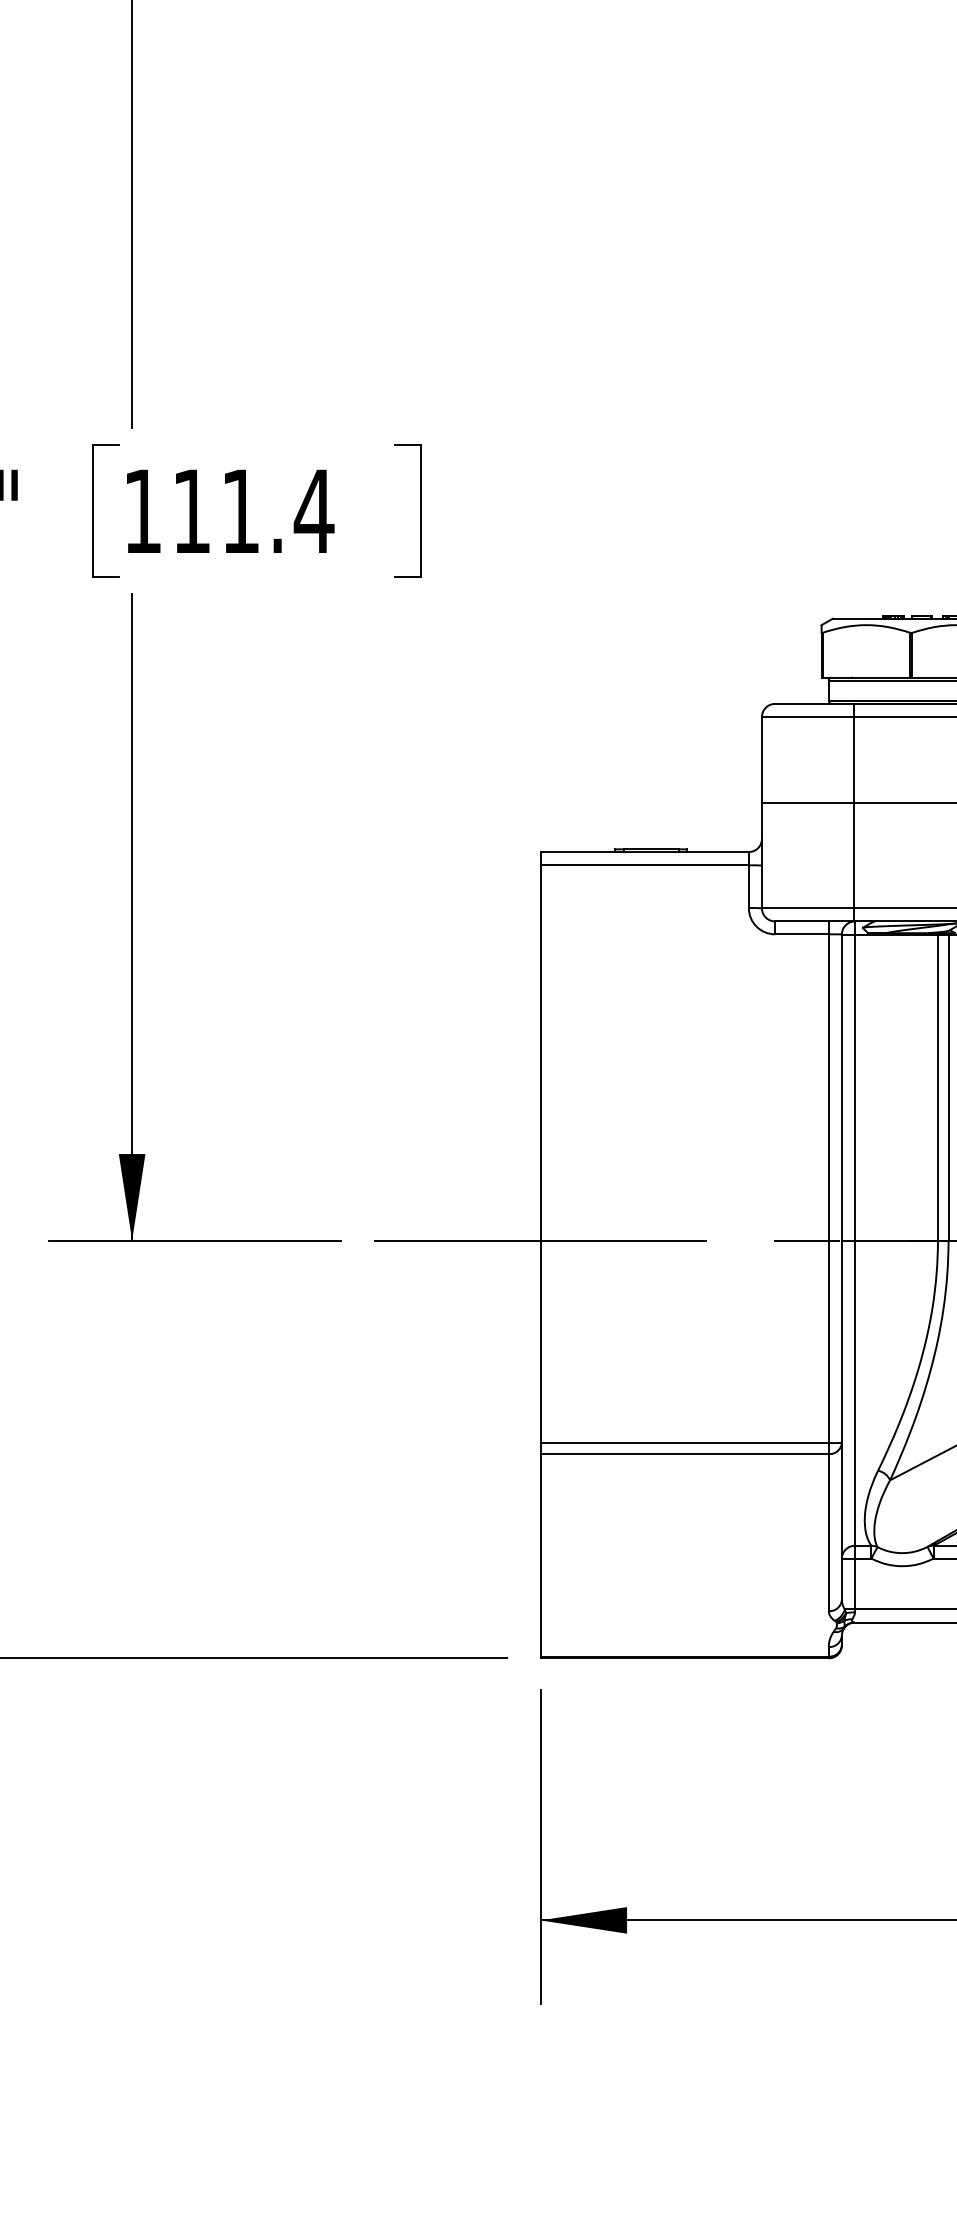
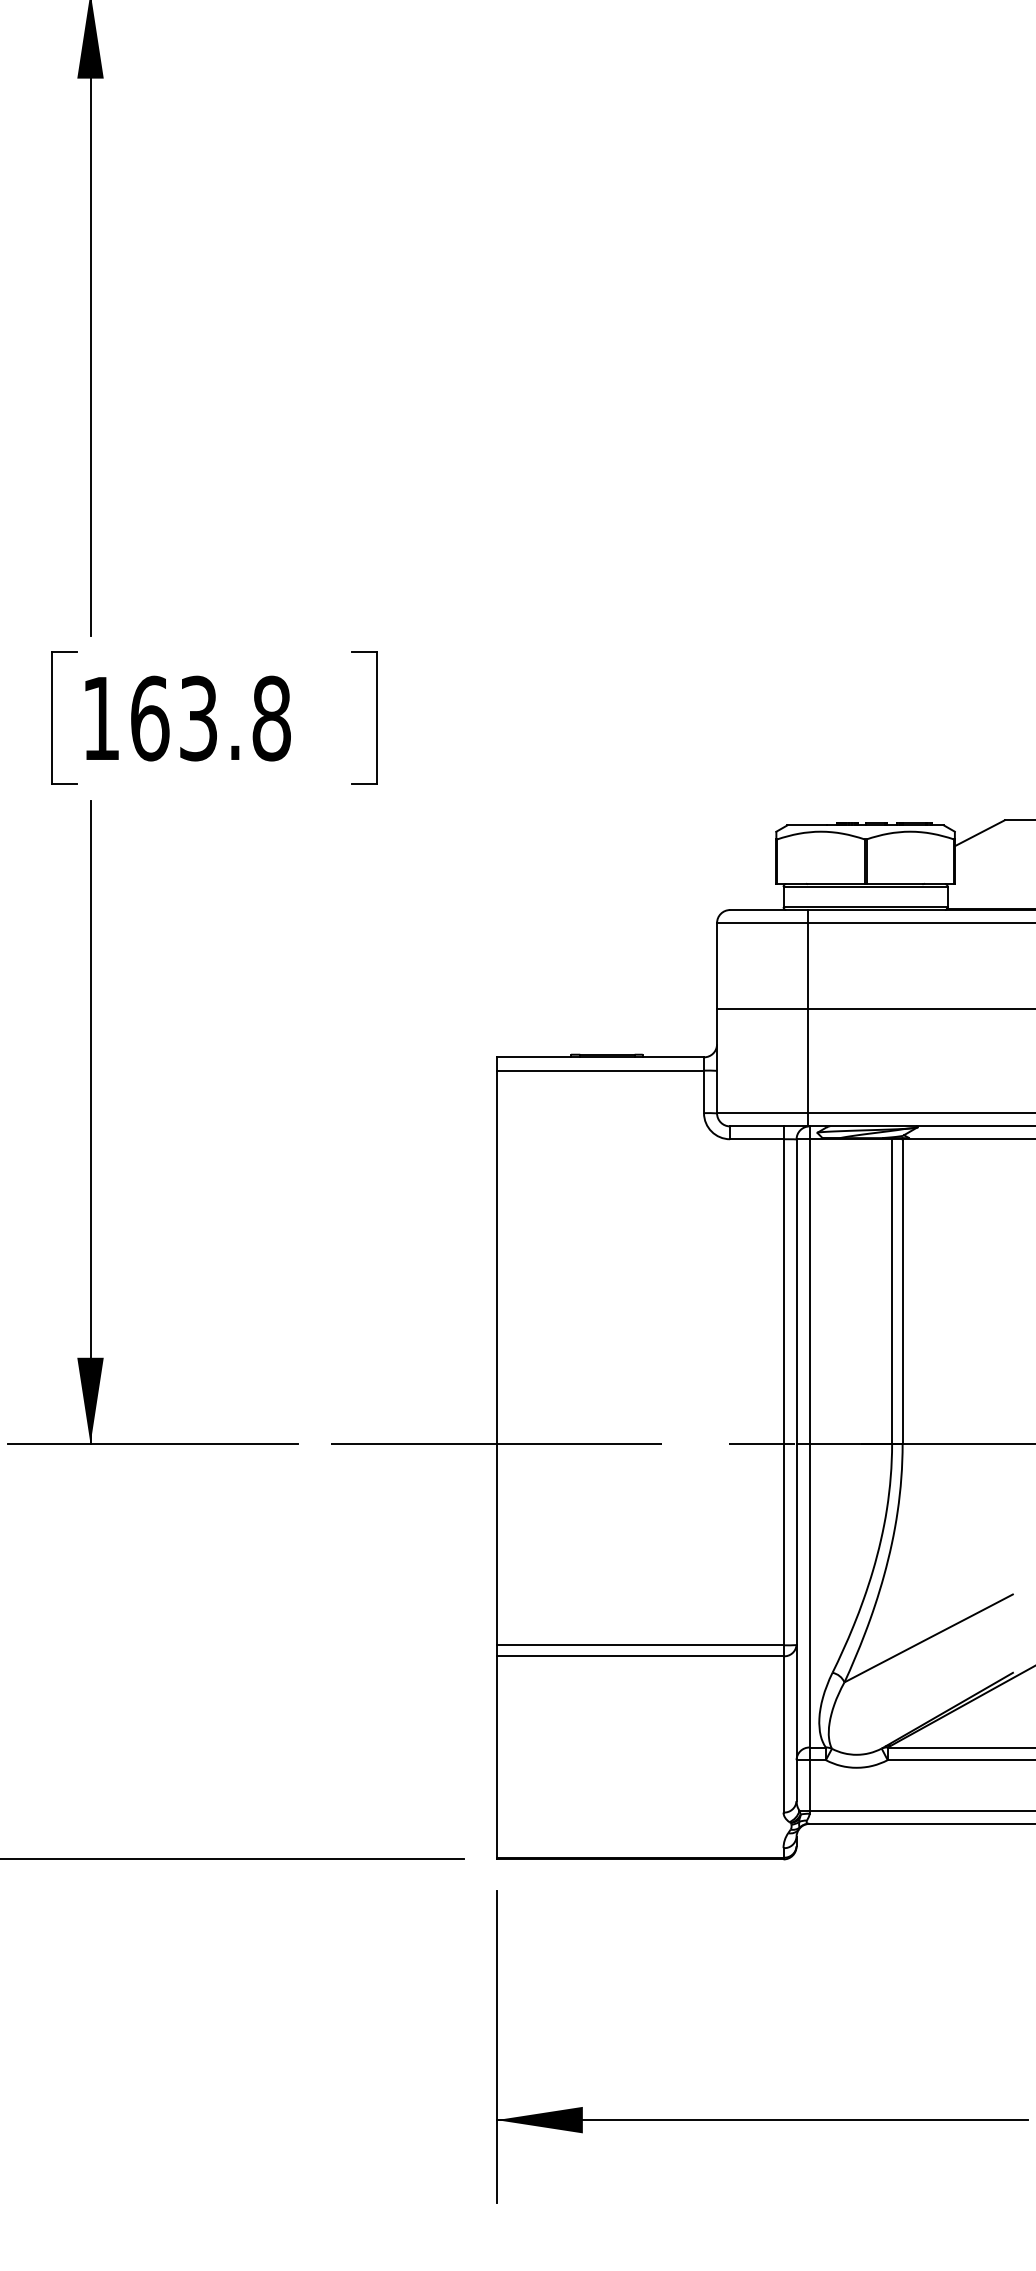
text: (253, 511) -> (211, 718), 111.4 -> 163.8

